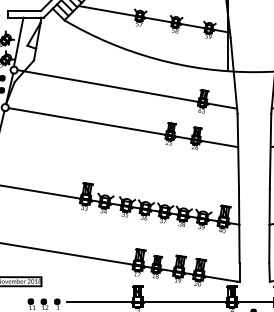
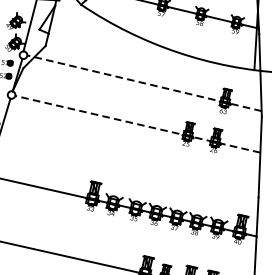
line: (126, 89) -> (143, 83), solid -> dashed
line: (122, 127) -> (136, 124), solid -> dashed

